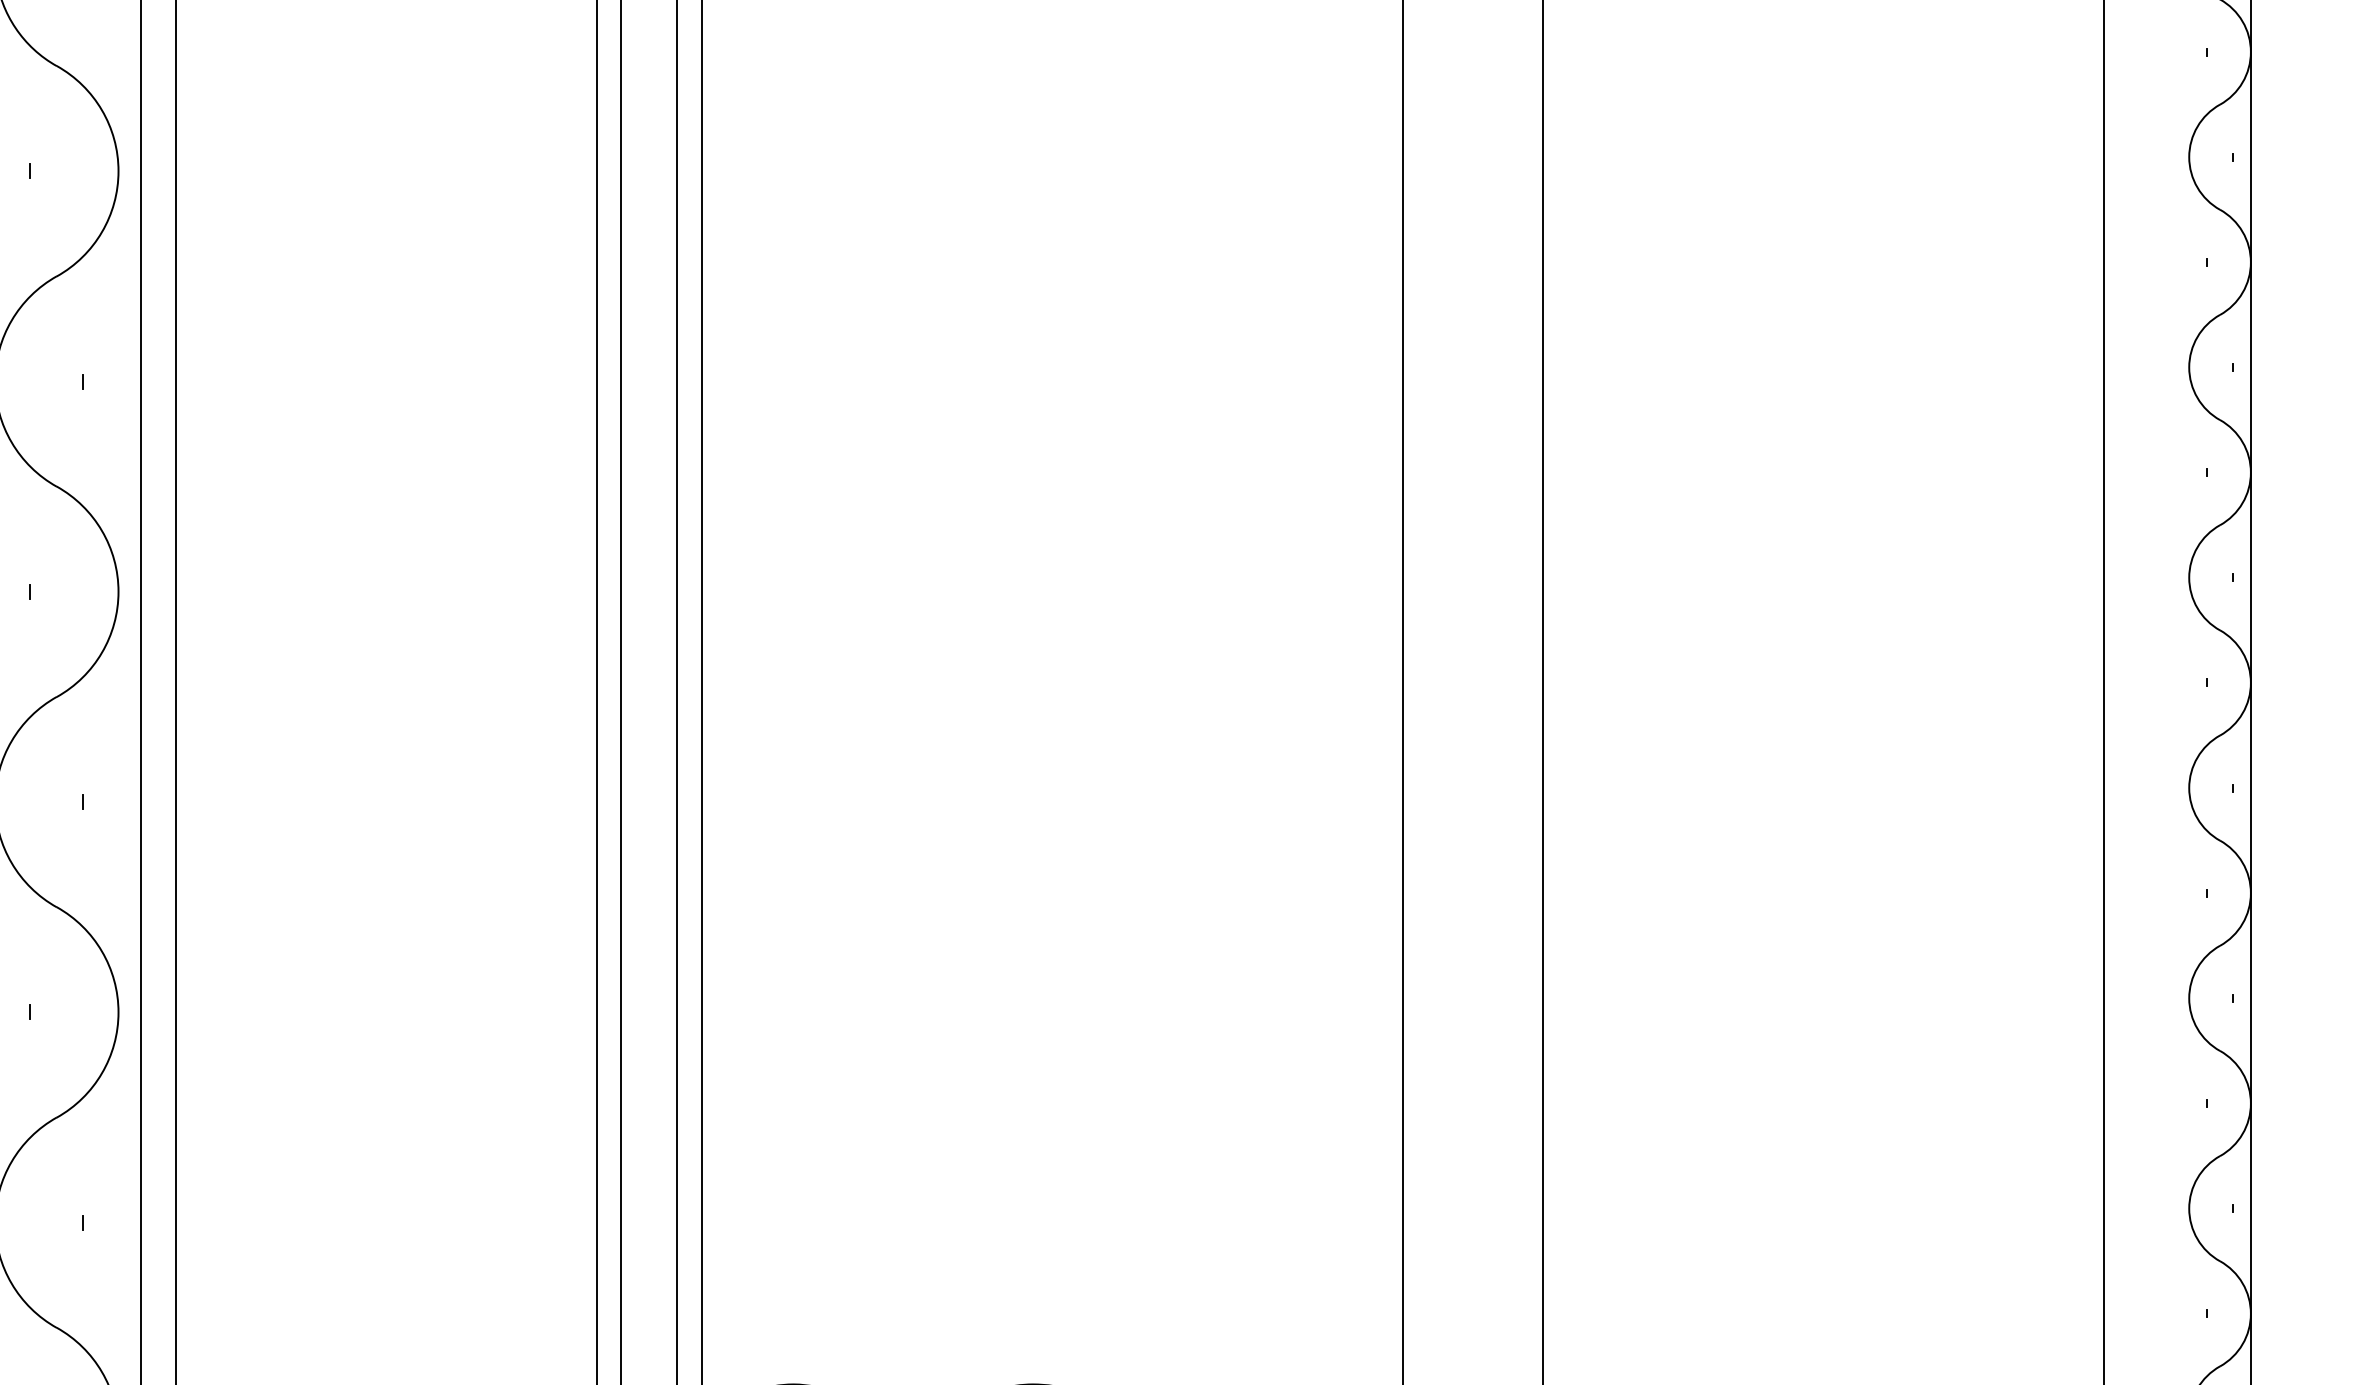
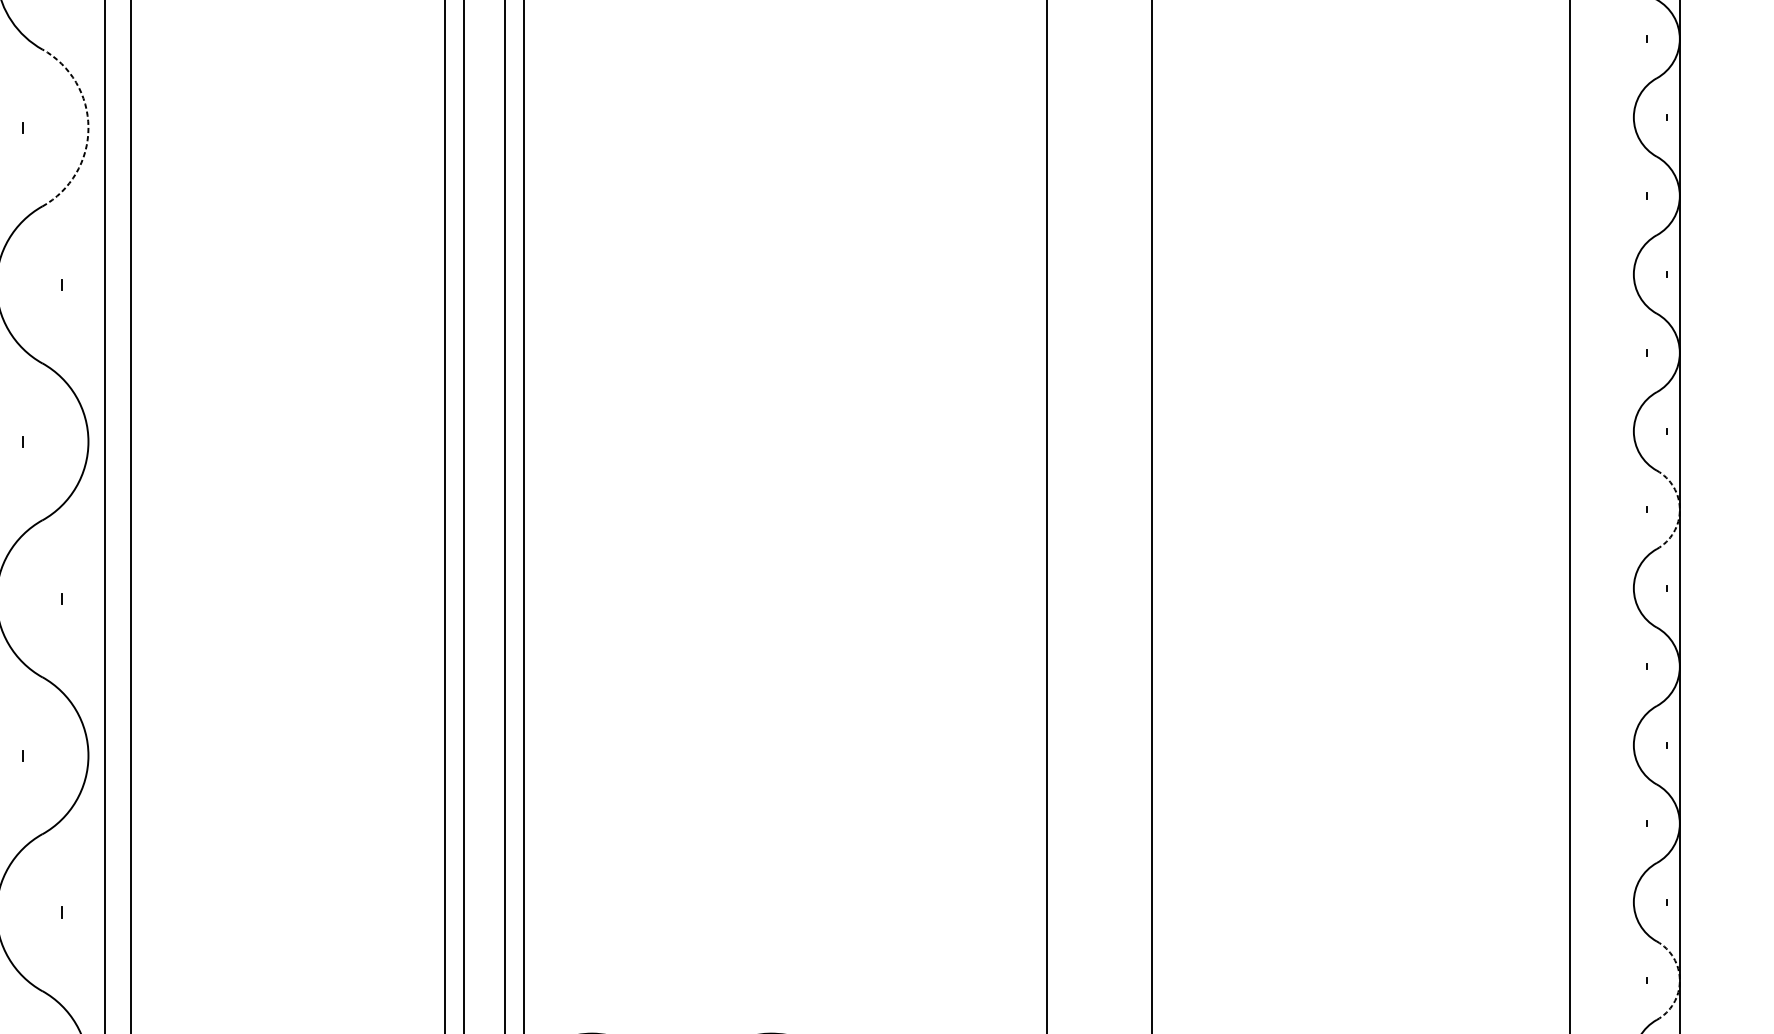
arc: (118, 171) -> (88, 128), solid -> dashed
arc: (2250, 682) -> (1679, 509), solid -> dashed
arc: (2250, 1313) -> (1679, 980), solid -> dashed

